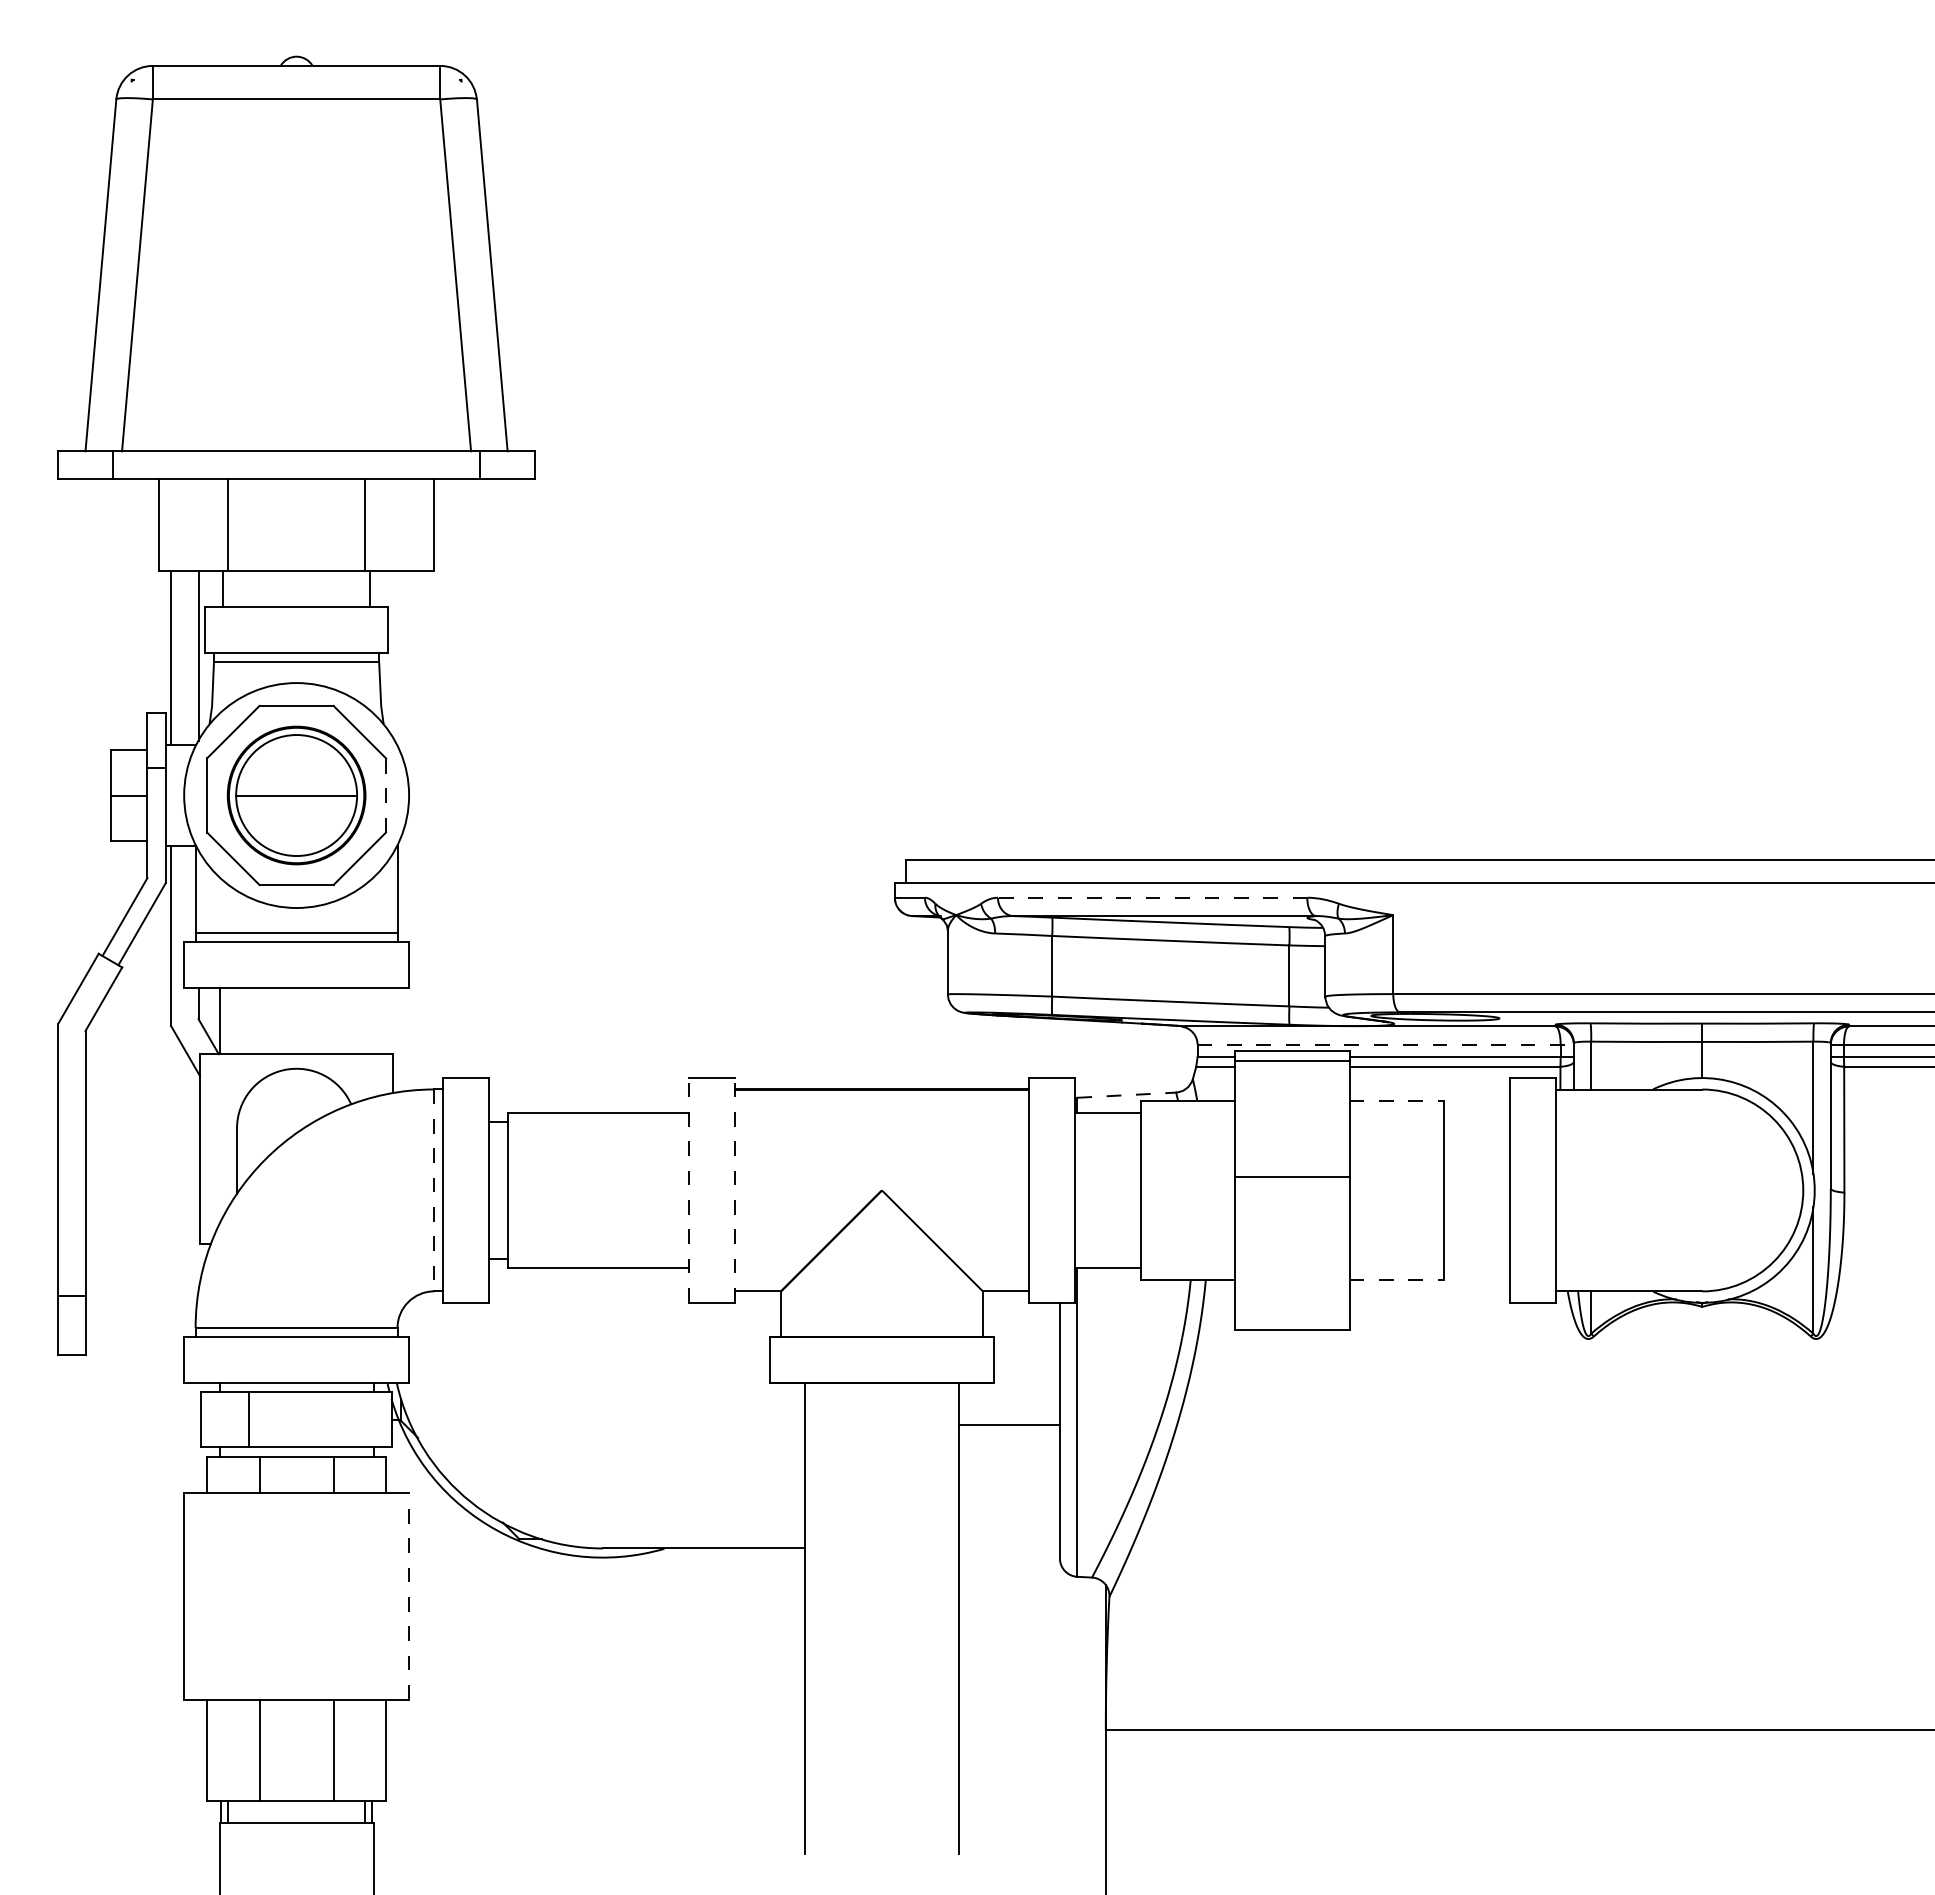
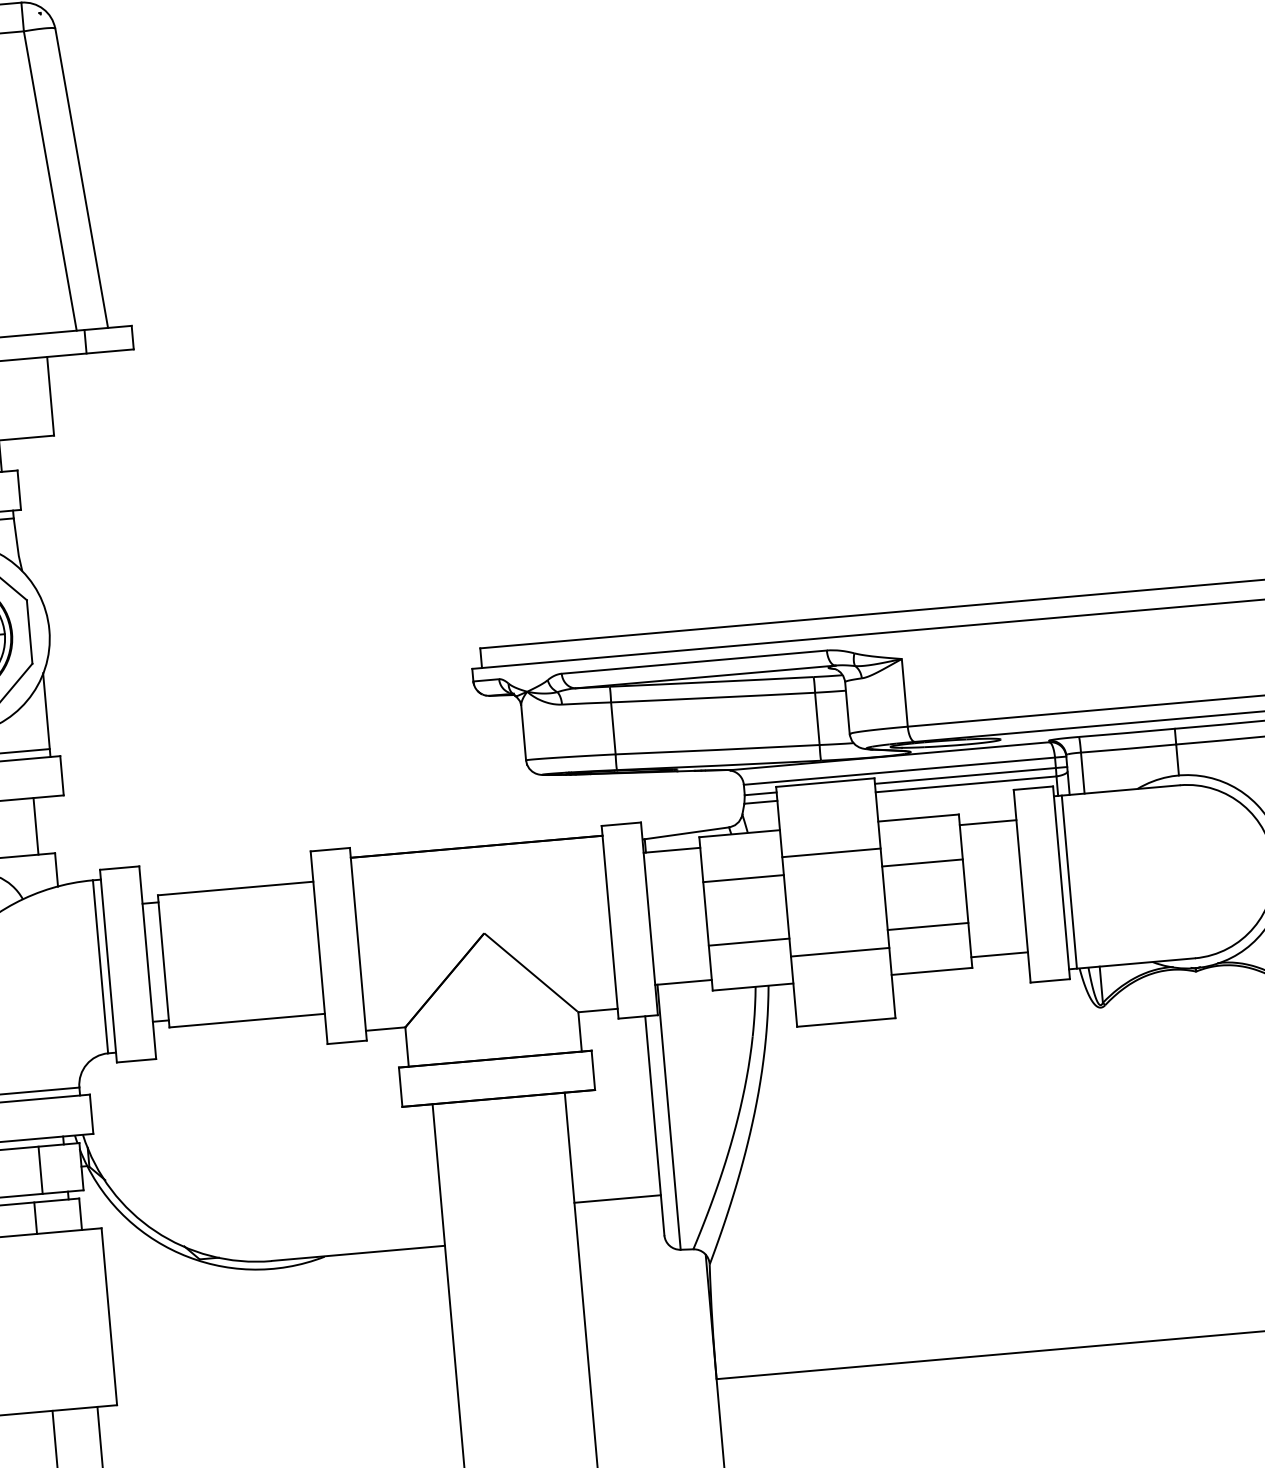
line: (386, 794) -> (29, 631), dashed -> solid
line: (1152, 897) -> (694, 661), dashed -> solid
line: (373, 1021) -> (35, 826), added
line: (1386, 1044) -> (905, 770), dashed -> solid
line: (1291, 1060) -> (830, 852), moved
line: (1126, 1095) -> (686, 833), dashed -> solid
line: (1397, 1100) -> (919, 817), dashed -> solid
line: (1476, 1113) -> (988, 822), added
line: (1187, 1153) -> (743, 878), added
line: (1396, 1153) -> (922, 863), added
line: (1291, 1177) -> (839, 952), moved
line: (689, 1189) -> (319, 946), dashed -> solid
line: (735, 1189) -> (358, 943), dashed -> solid
line: (434, 1190) -> (100, 966), dashed -> solid
line: (1564, 1190) -> (1069, 882), added
line: (1187, 1227) -> (748, 942), added
line: (1396, 1227) -> (928, 926), added
line: (1476, 1267) -> (999, 954), added
line: (1397, 1279) -> (932, 970), dashed -> solid
line: (344, 1419) -> (40, 1169), added
line: (1009, 1424) -> (617, 1198), moved
line: (408, 1595) -> (108, 1315), dashed -> solid

